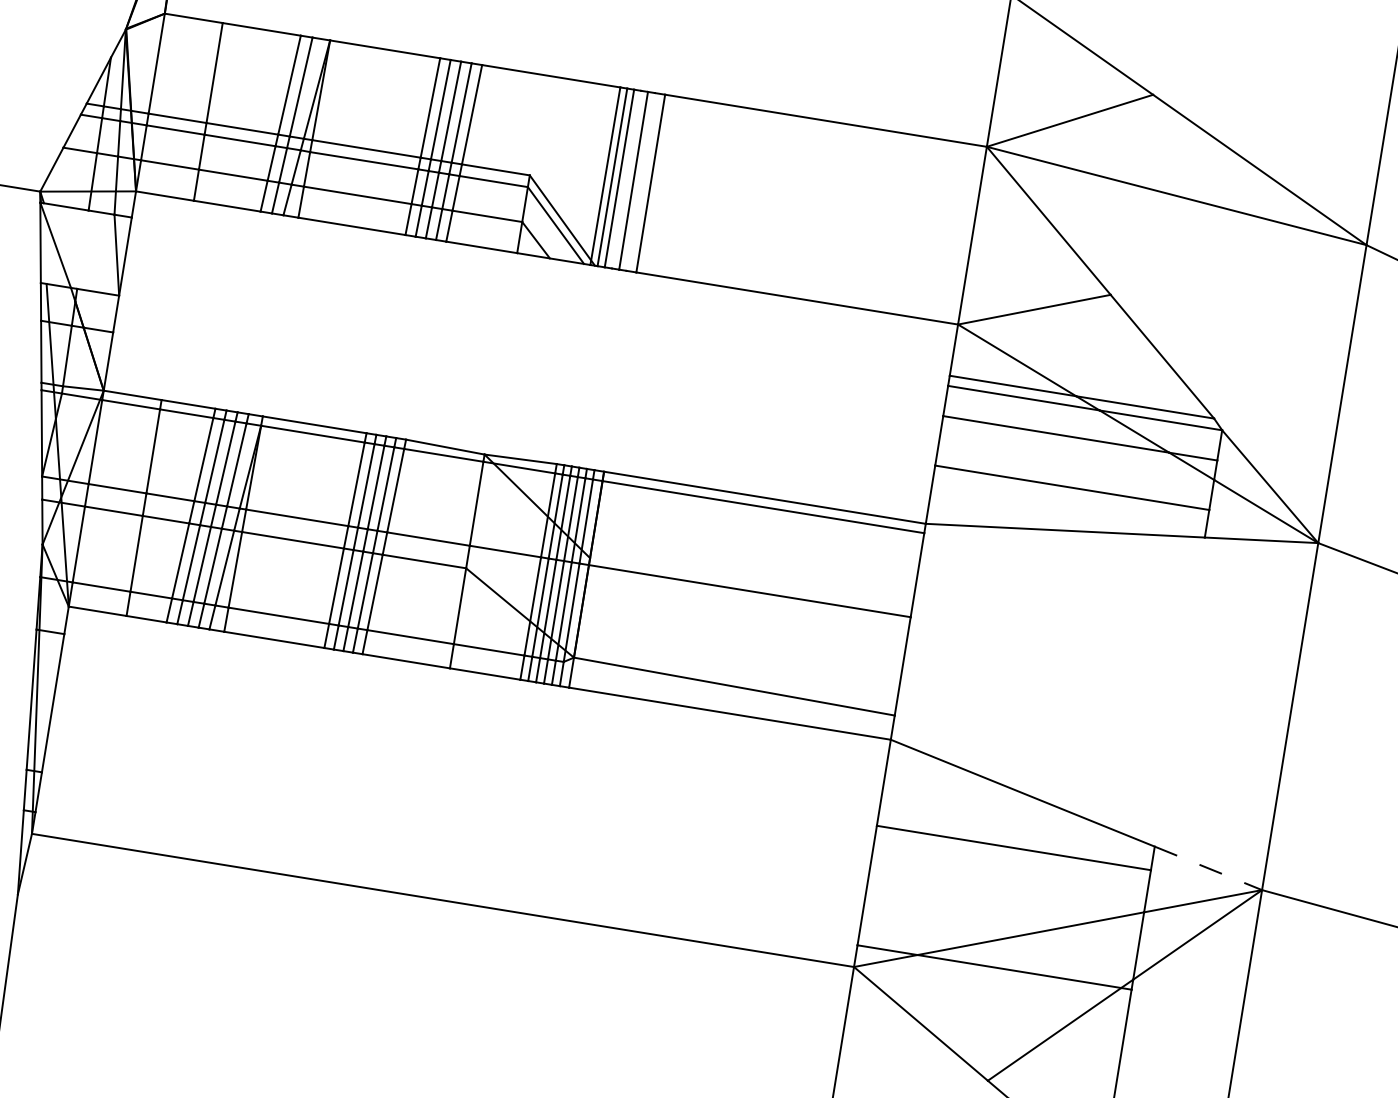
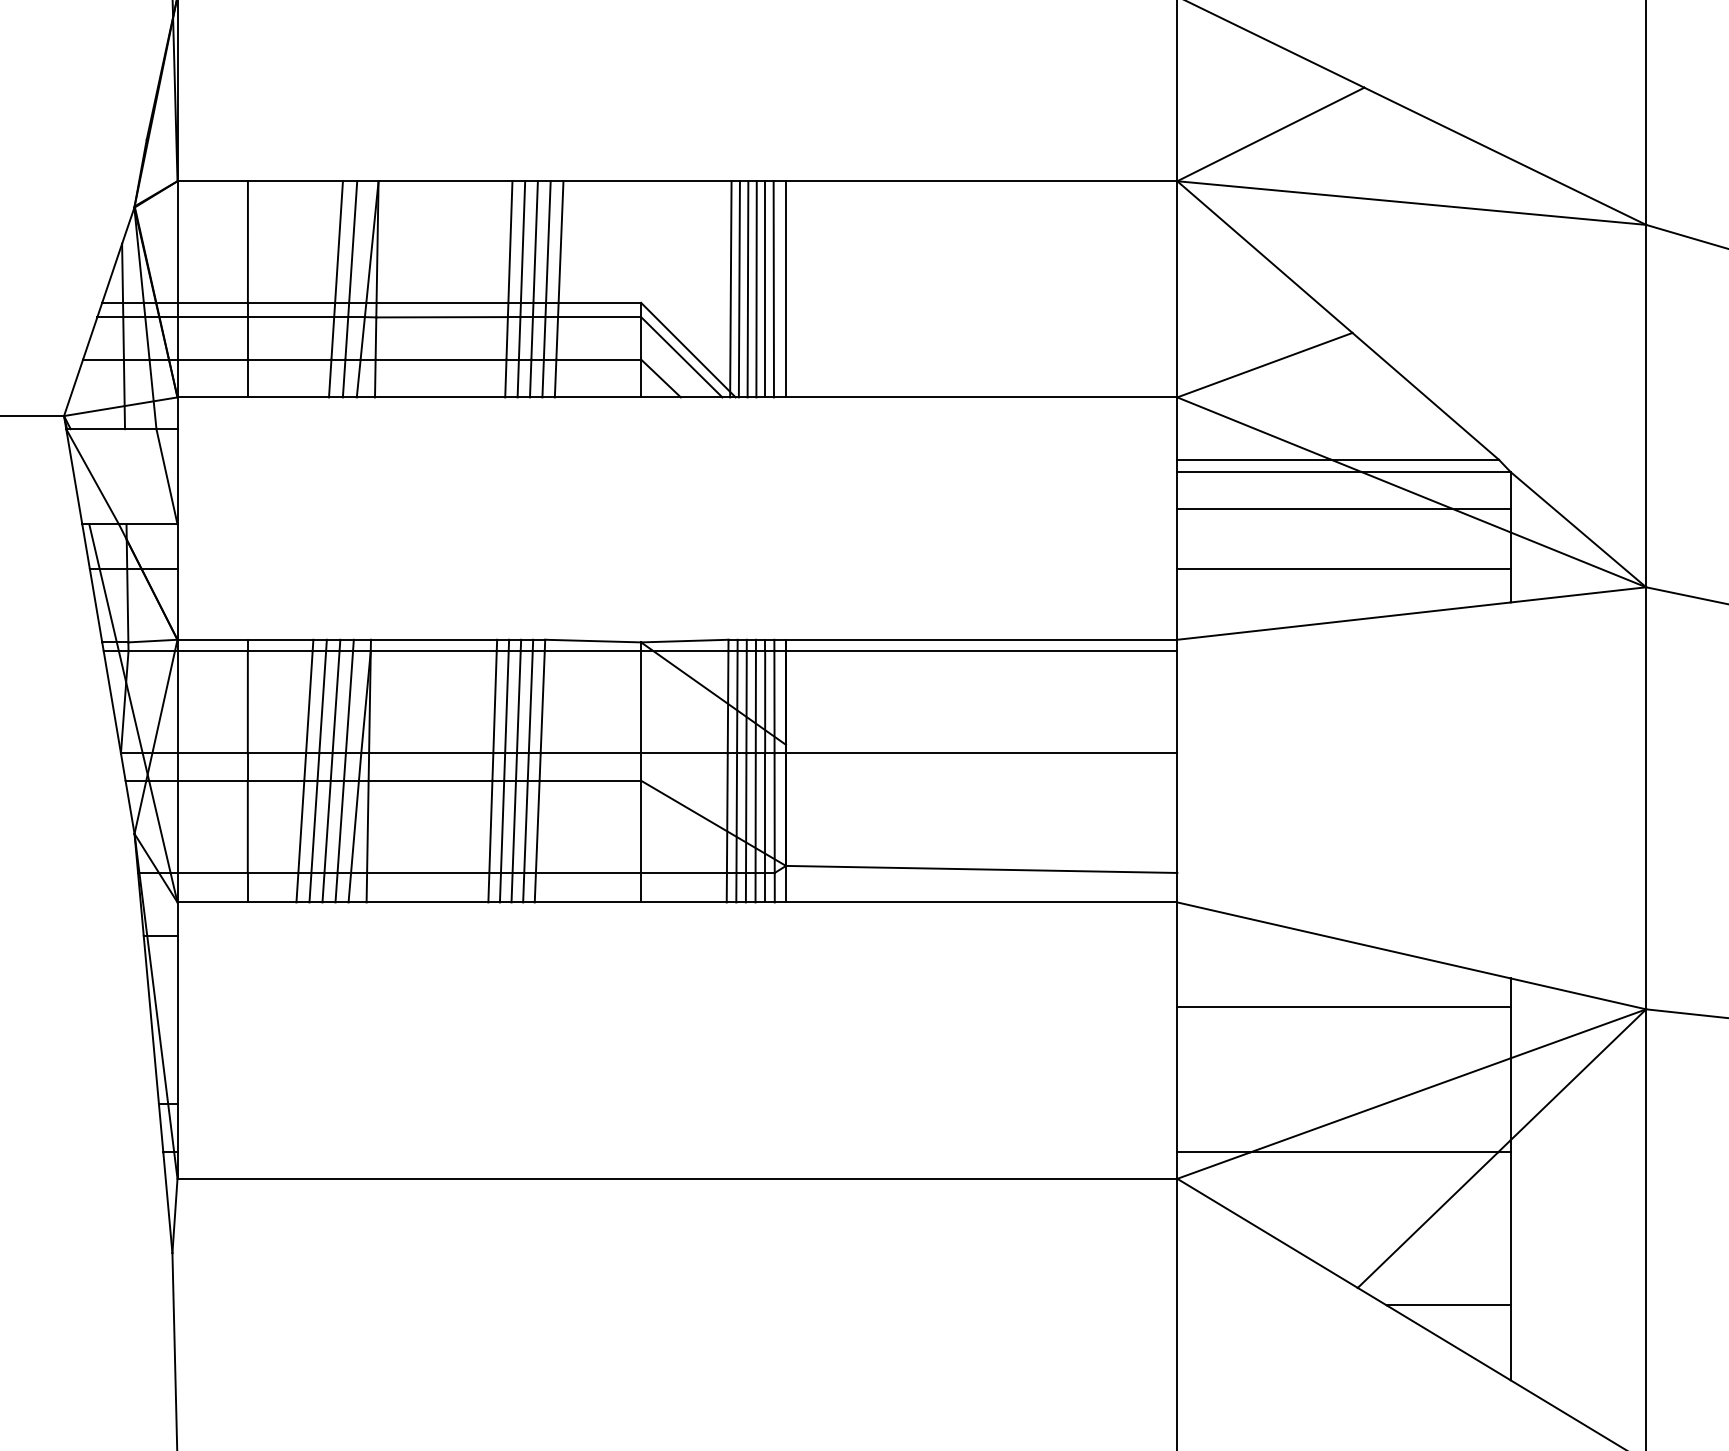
line: (626, 179) -> (756, 289), added
line: (640, 182) -> (773, 289), added
line: (1208, 868) -> (1578, 993), dashed -> solid

